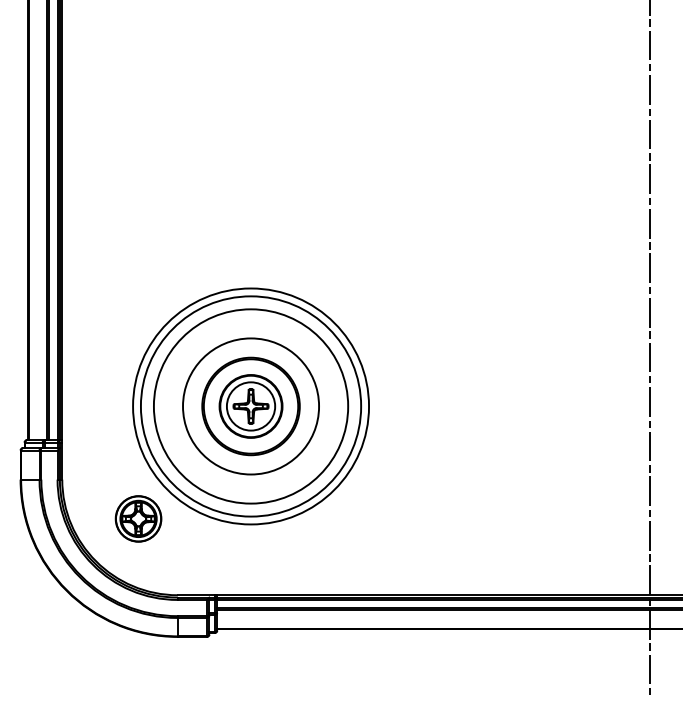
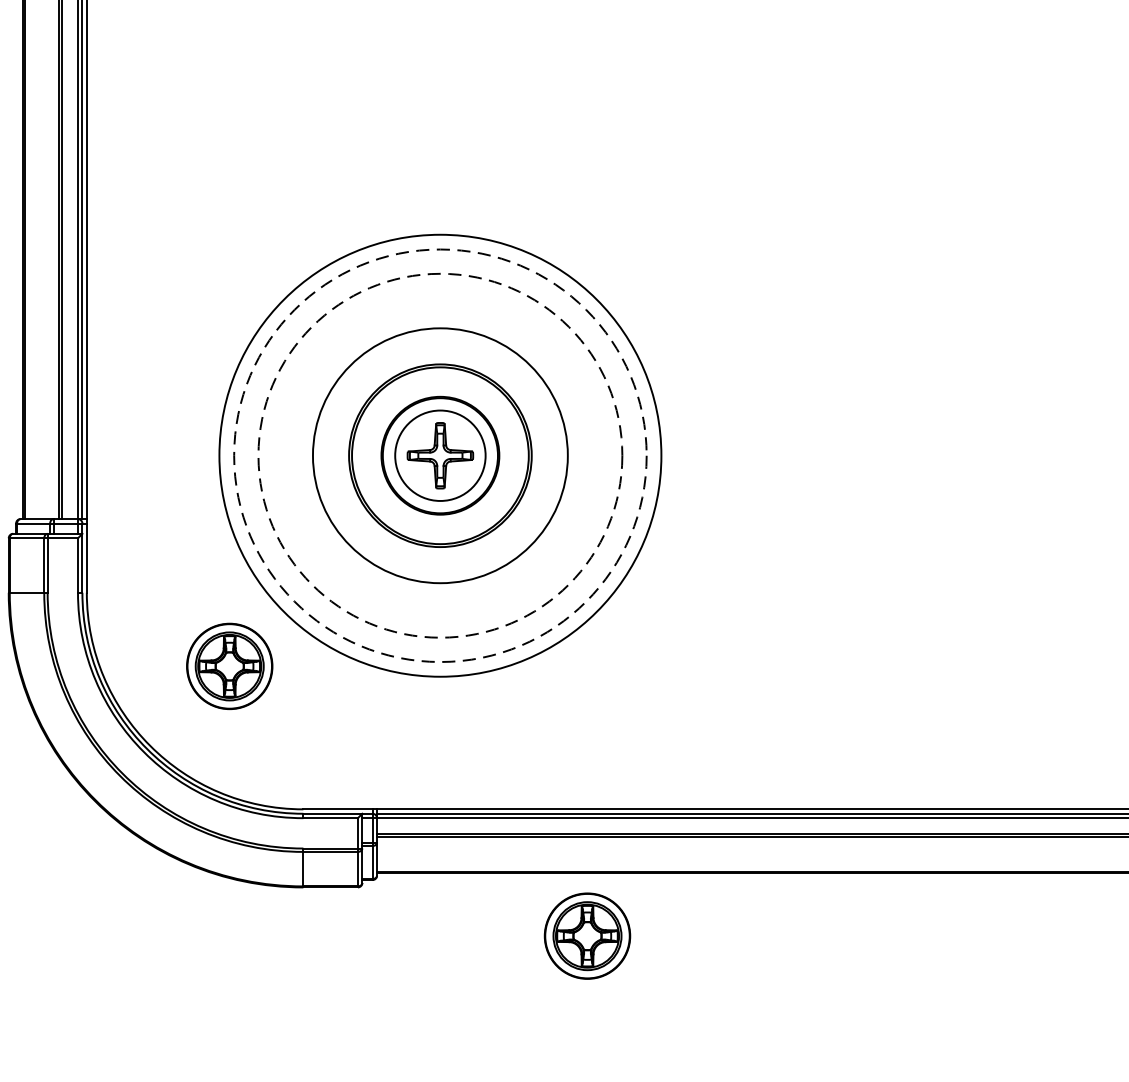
circle: (250, 406) -> (439, 455), solid -> dashed
circle: (250, 406) -> (439, 455), solid -> dashed
part: (329, 662) -> (587, 935), added

